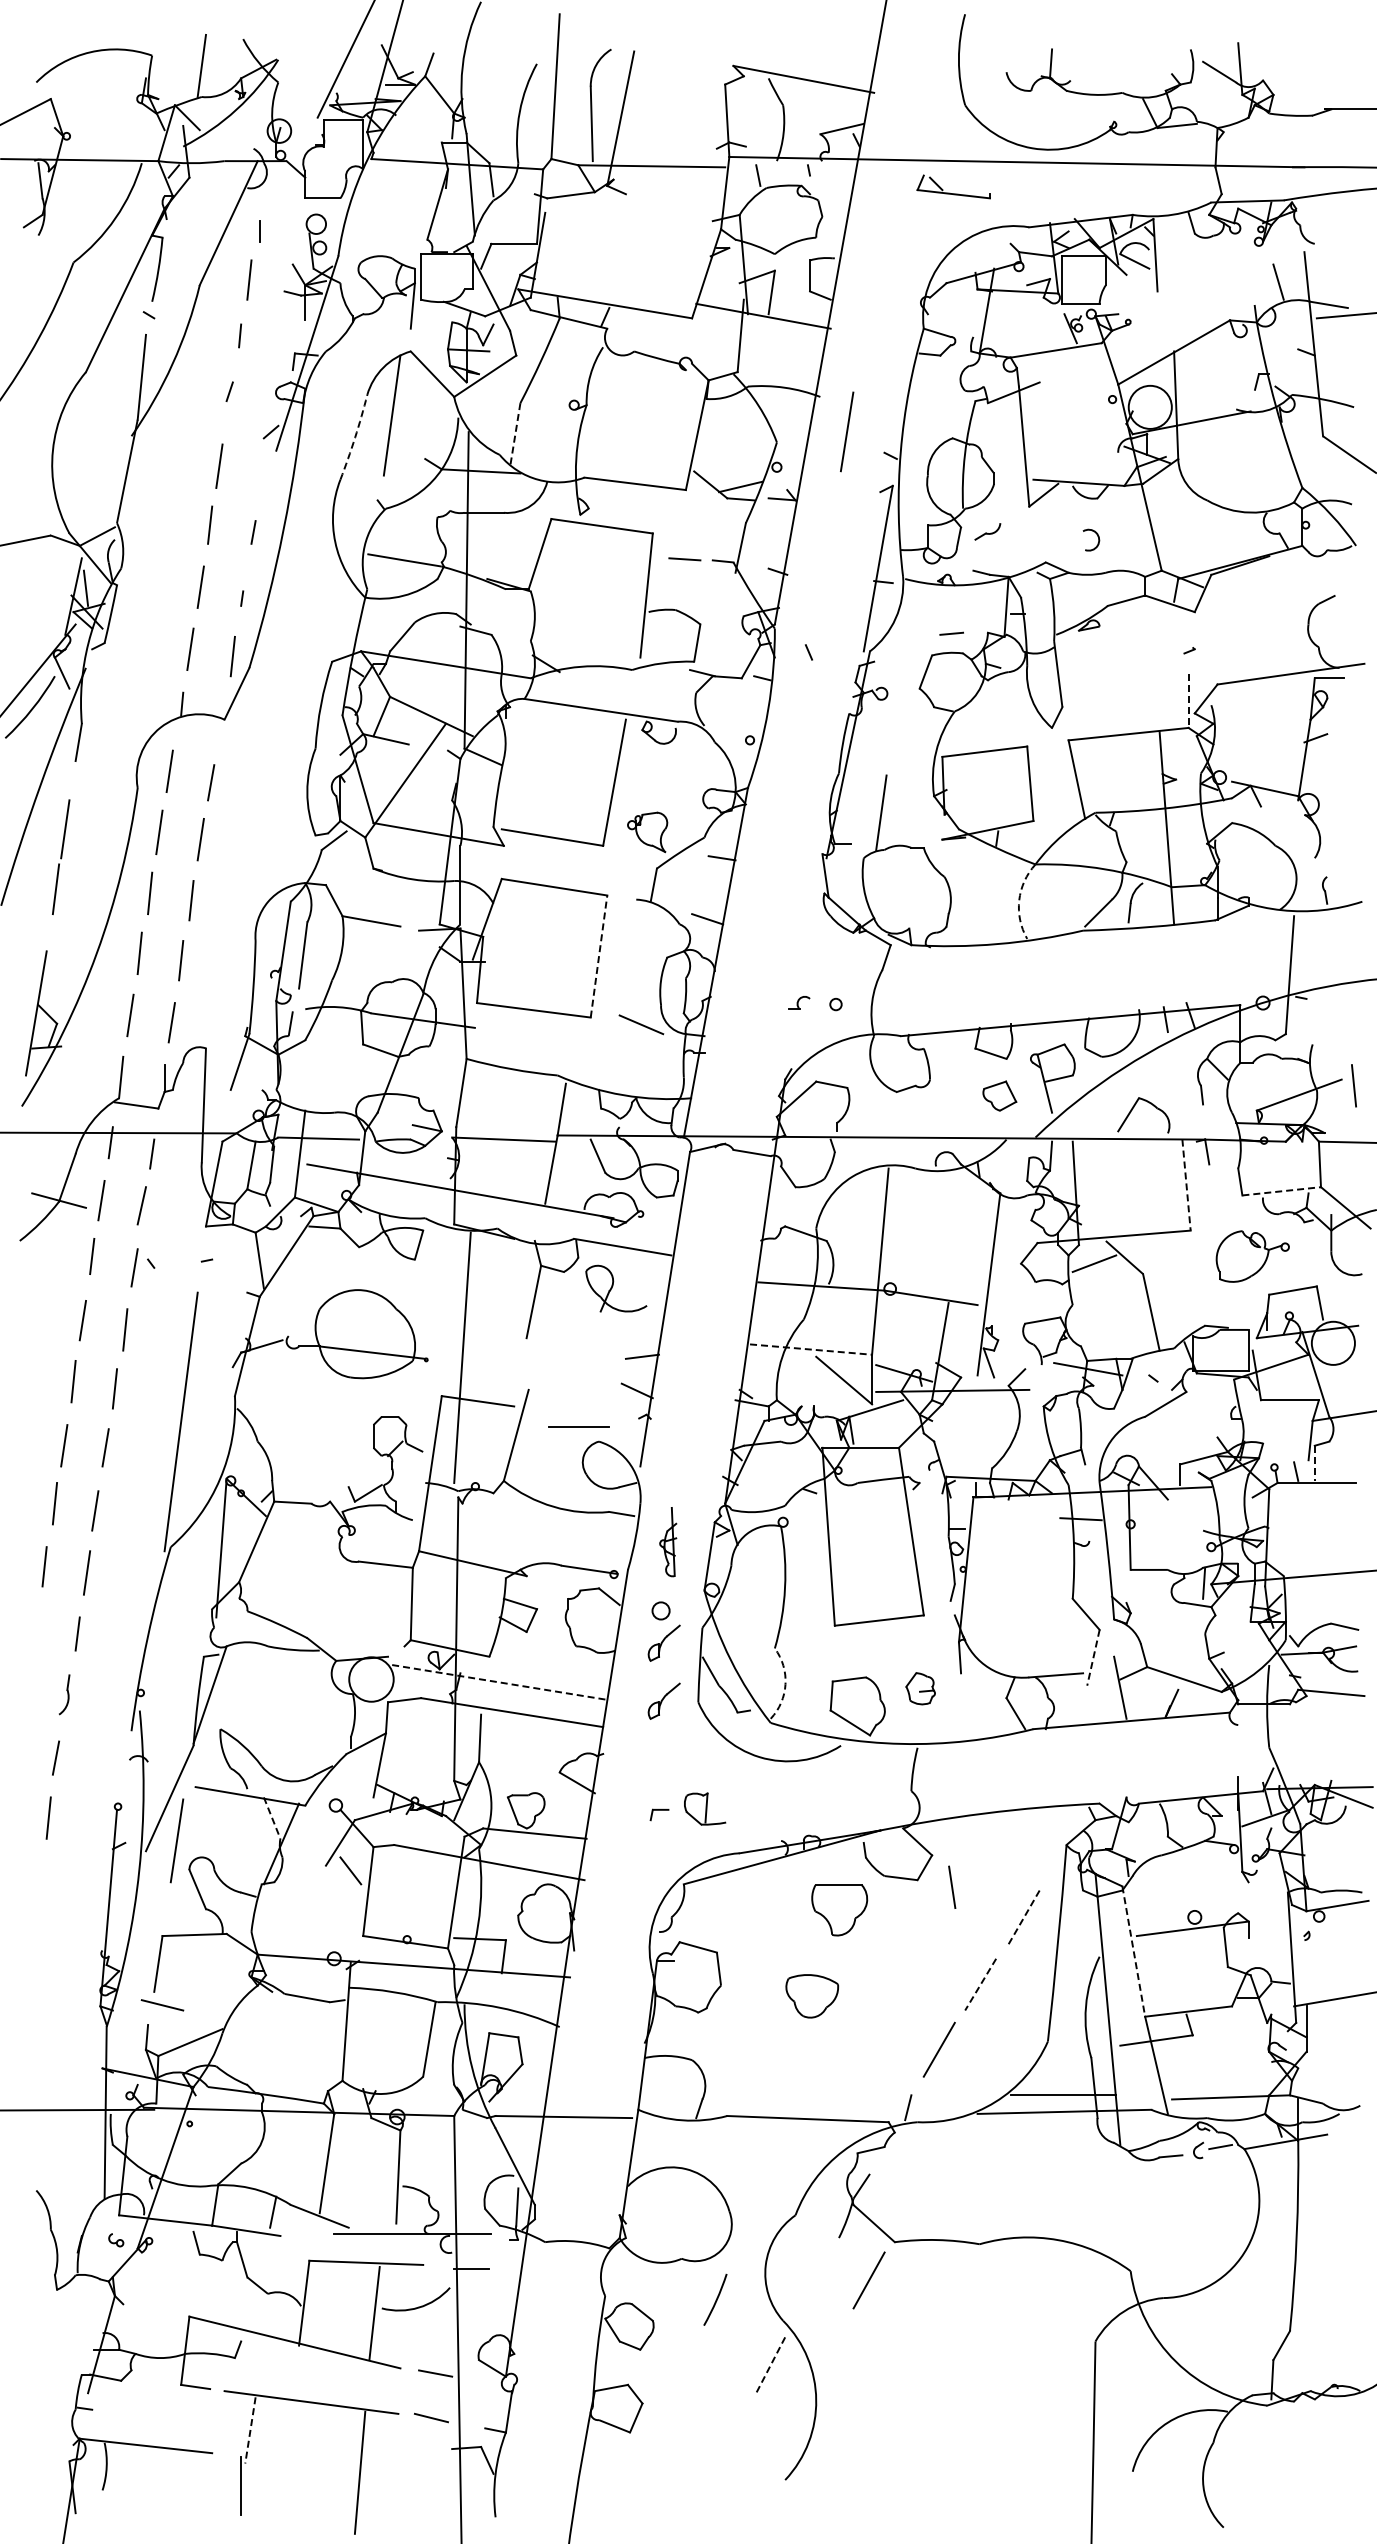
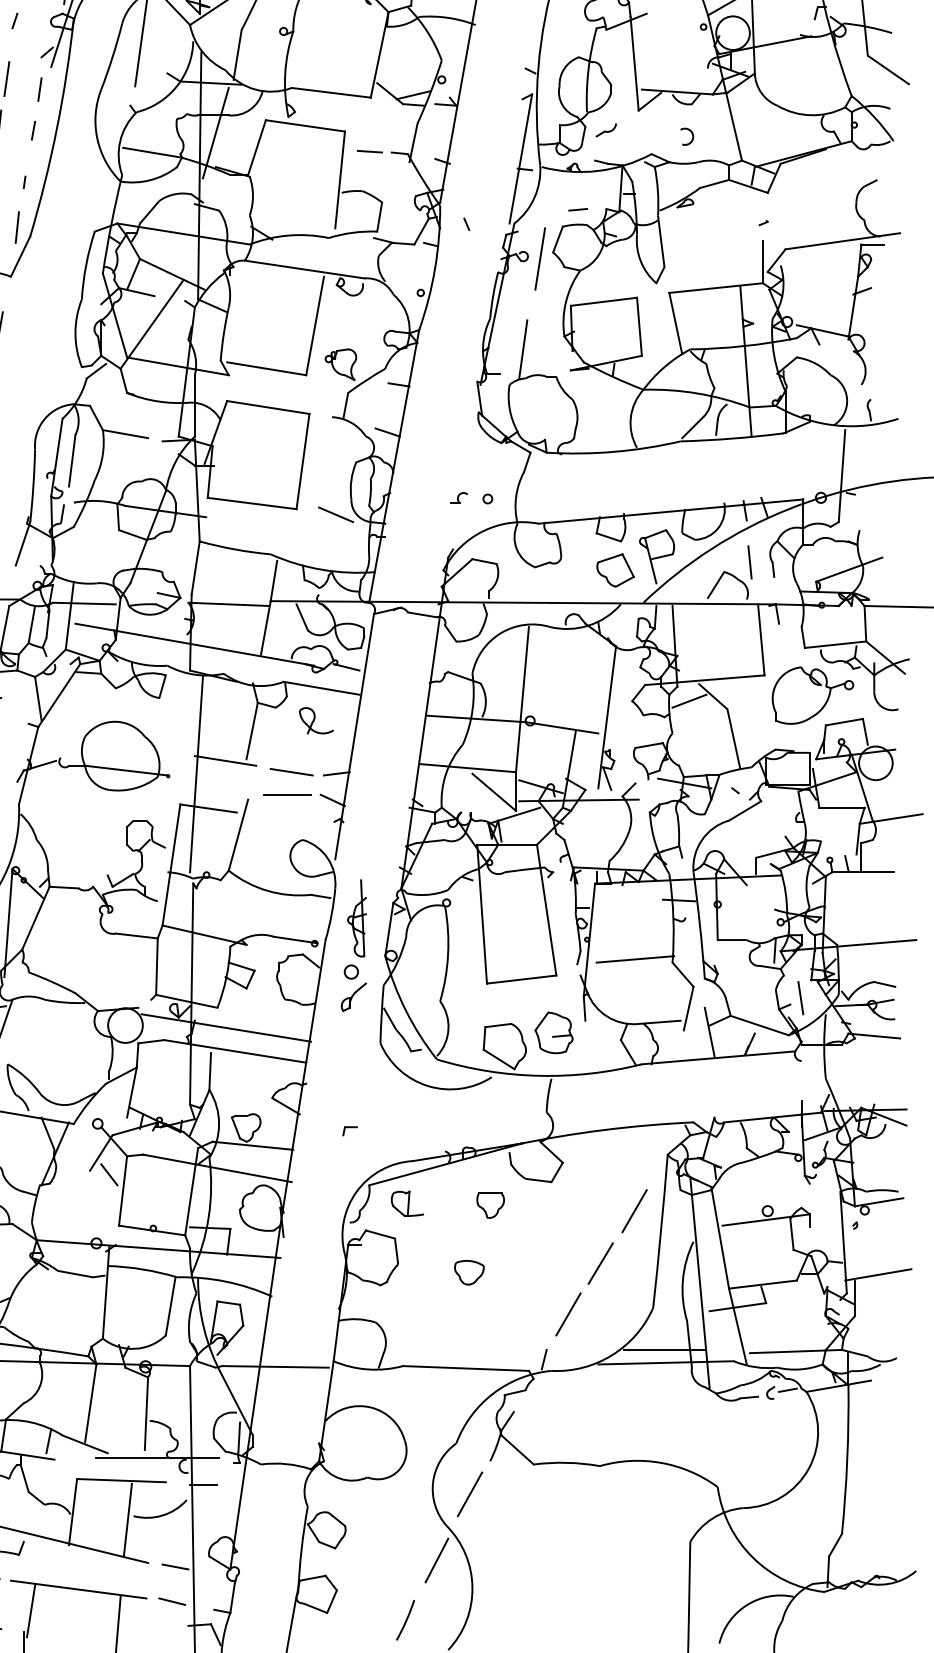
line: (847, 431) -> (540, 258), moved
line: (515, 435) -> (237, 55), dashed -> solid
arc: (355, 437) -> (113, 56), dashed -> solid
line: (261, 479) -> (39, 89), added
line: (486, 535) -> (215, 133), added
line: (1188, 701) -> (762, 262), dashed -> solid
arc: (1019, 900) -> (631, 417), dashed -> solid
line: (599, 956) -> (303, 461), dashed -> solid
line: (1353, 1085) -> (749, 562), moved
part: (999, 1095) -> (615, 569), size x1.43
line: (1186, 1185) -> (761, 640), dashed -> solid
line: (1281, 1191) -> (835, 644), dashed -> solid
line: (654, 1220) -> (346, 667), added
part: (1252, 1256) -> (812, 695), size x1.43
part: (616, 1288) -> (316, 720), size x0.71
line: (499, 1340) -> (225, 761), added
line: (811, 1349) -> (468, 768), dashed -> solid
line: (584, 1354) -> (291, 772), added
line: (578, 1426) -> (286, 794), moved
line: (1314, 1463) -> (861, 857), dashed -> solid
part: (667, 1541) -> (356, 917), size x1.43
line: (1024, 1594) -> (634, 959), added
line: (1093, 1657) -> (688, 1008), dashed -> solid
line: (501, 1682) -> (226, 1027), dashed -> solid
arc: (785, 1684) -> (448, 1029), dashed -> solid
part: (920, 1688) -> (553, 1032), size x1.67
part: (663, 1700) -> (353, 1041), removed
part: (705, 1808) -> (407, 1203), moved
line: (272, 1818) -> (48, 1133), dashed -> solid
line: (952, 1886) -> (801, 997), moved
part: (839, 1910) -> (490, 1205), size x0.62
line: (1023, 1917) -> (634, 1211), dashed -> solid
line: (1133, 1952) -> (719, 1238), dashed -> solid
line: (980, 1985) -> (600, 1264), dashed -> solid
part: (812, 1996) -> (469, 1272), size x0.71
line: (868, 2280) -> (469, 1494), moved
arc: (716, 2299) -> (406, 1619), moved
line: (770, 2365) -> (436, 1560), dashed -> solid
line: (250, 2430) -> (31, 1611), dashed -> solid

